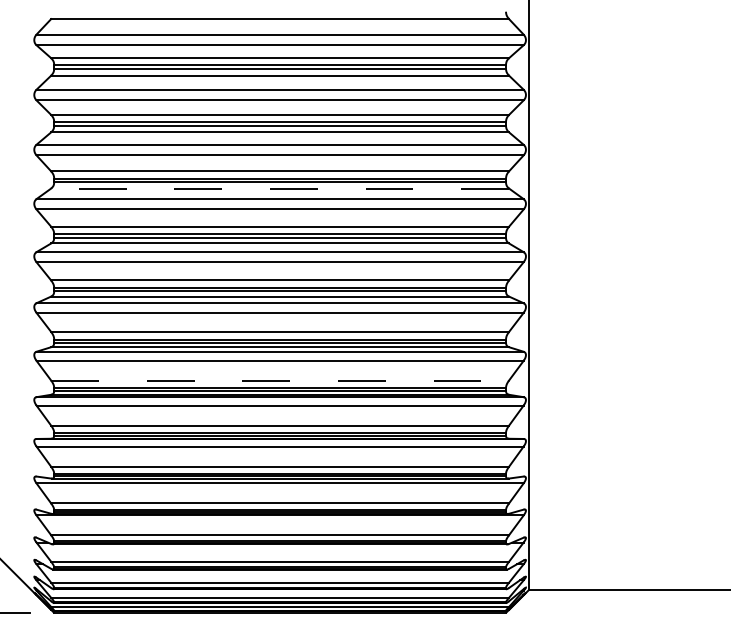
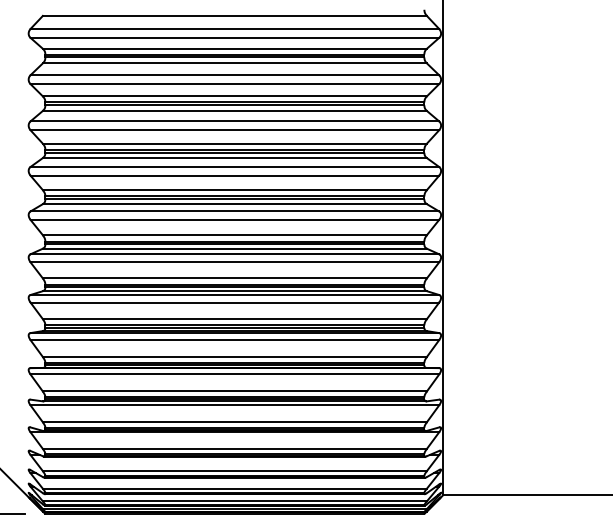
line: (279, 189) -> (234, 158), dashed -> solid
line: (280, 380) -> (235, 319), dashed -> solid

